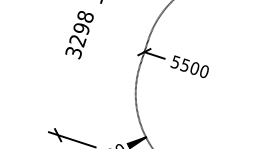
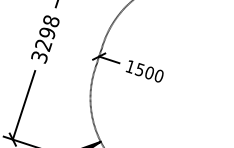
text: (79, 35) -> (45, 39), moved
text: (175, 62) -> (130, 66), 5500 -> 1500
line: (69, 100) -> (24, 104), added

